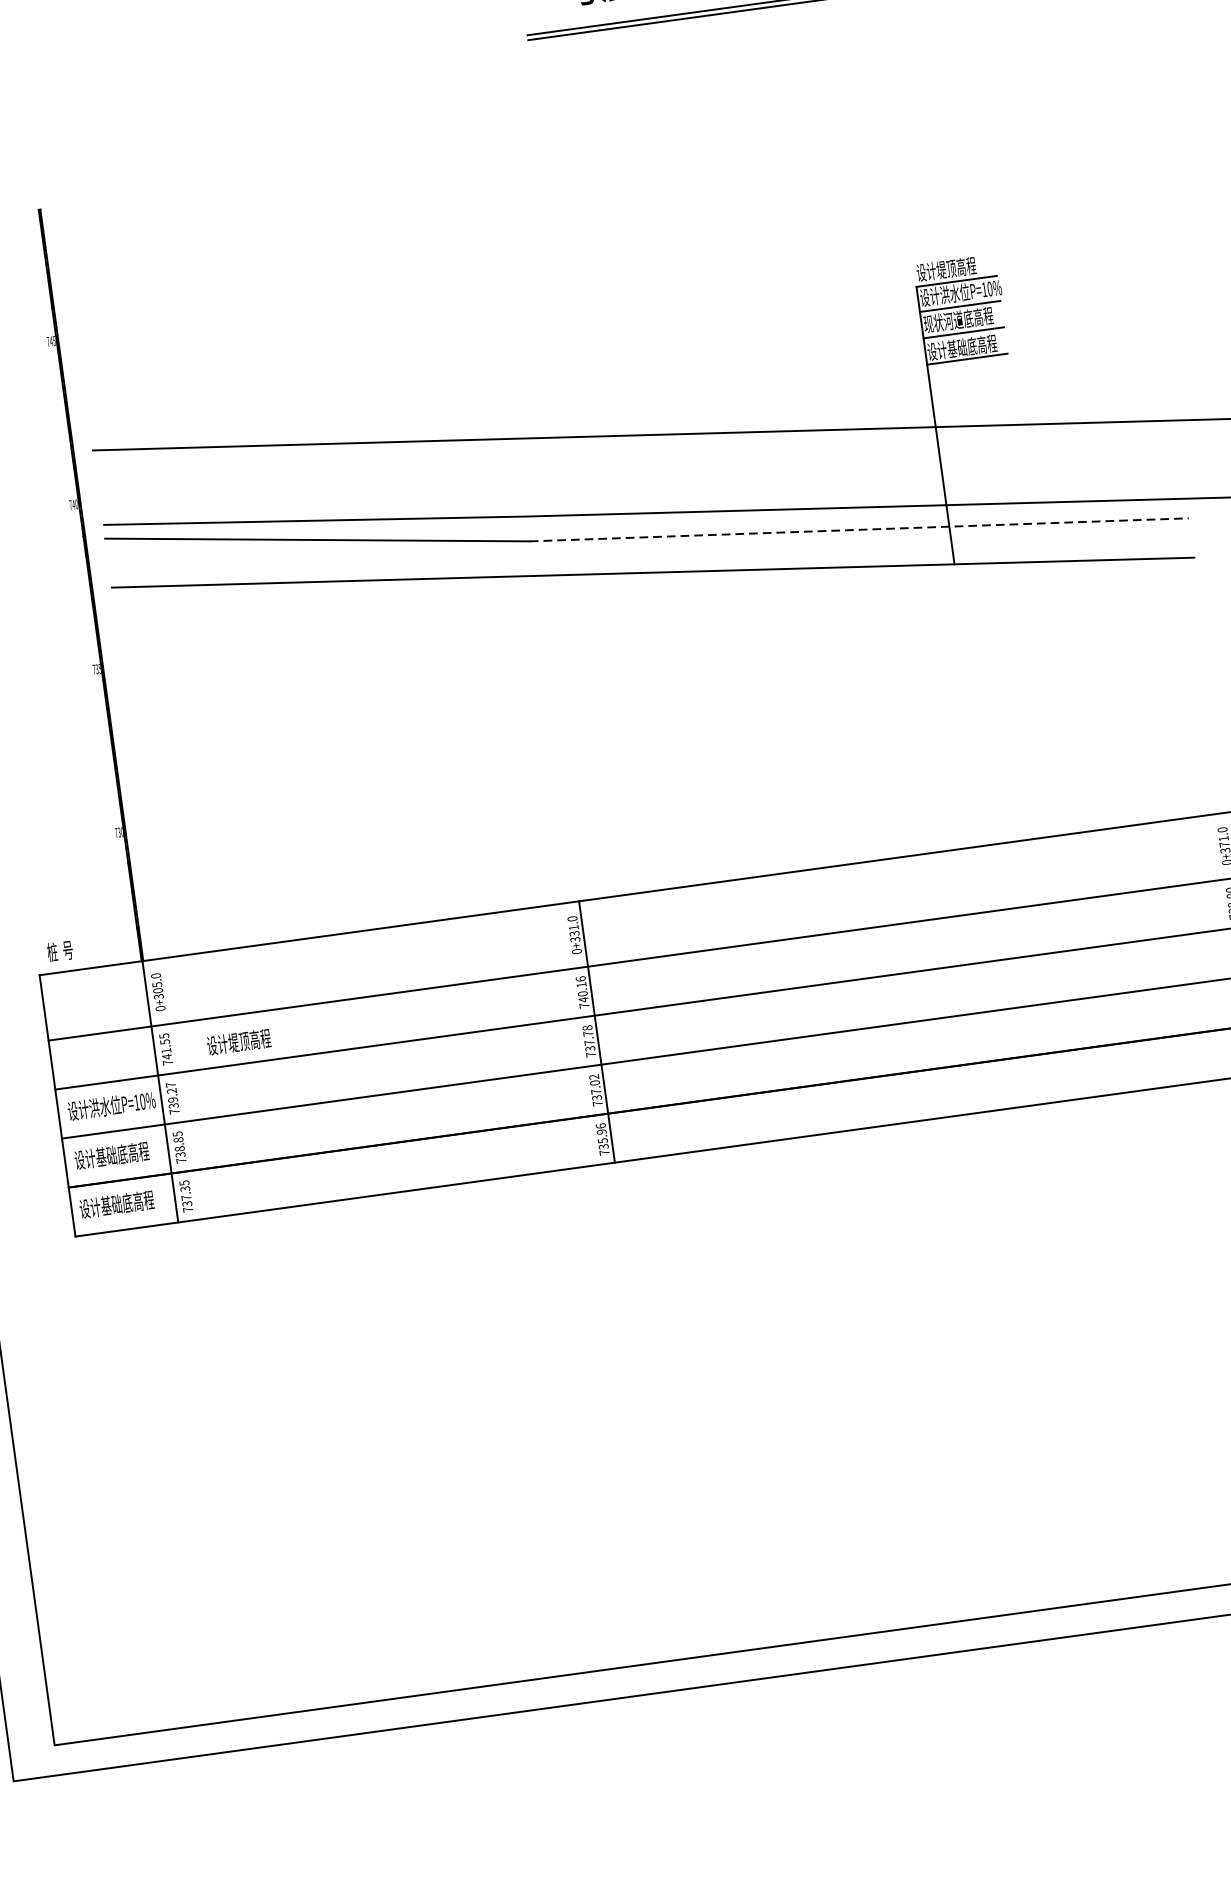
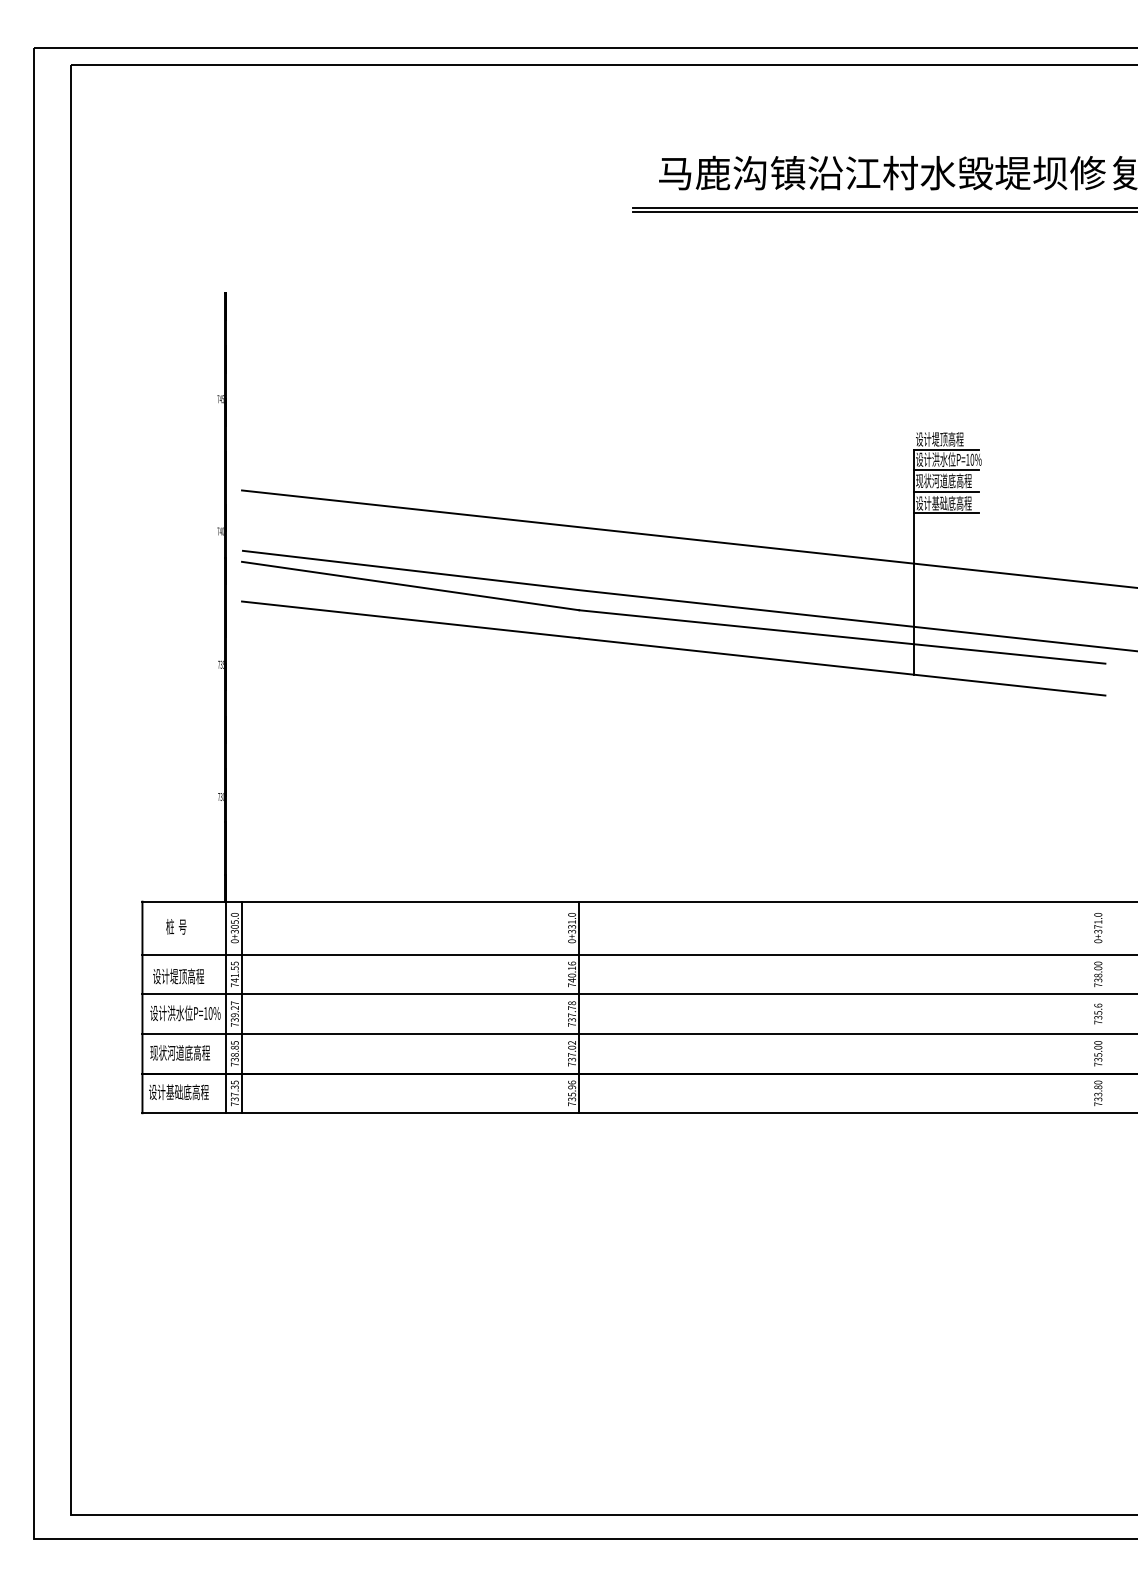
line: (859, 530) -> (842, 637), dashed -> solid
text: (60, 950) -> (176, 926), moved
text: (238, 1042) -> (178, 976), moved
line: (181, 1089) -> (242, 1007), added
text: (96, 1157) -> (167, 1052), 设计基础底高程 -> 现状河道底高程

